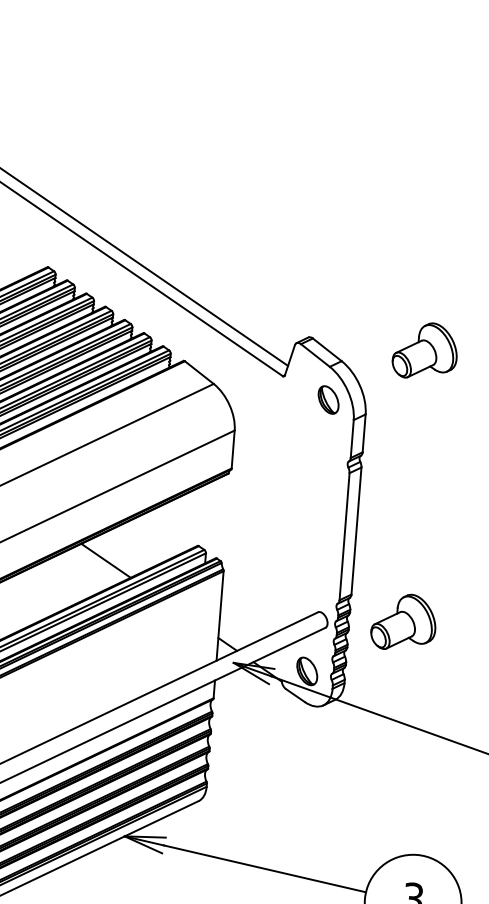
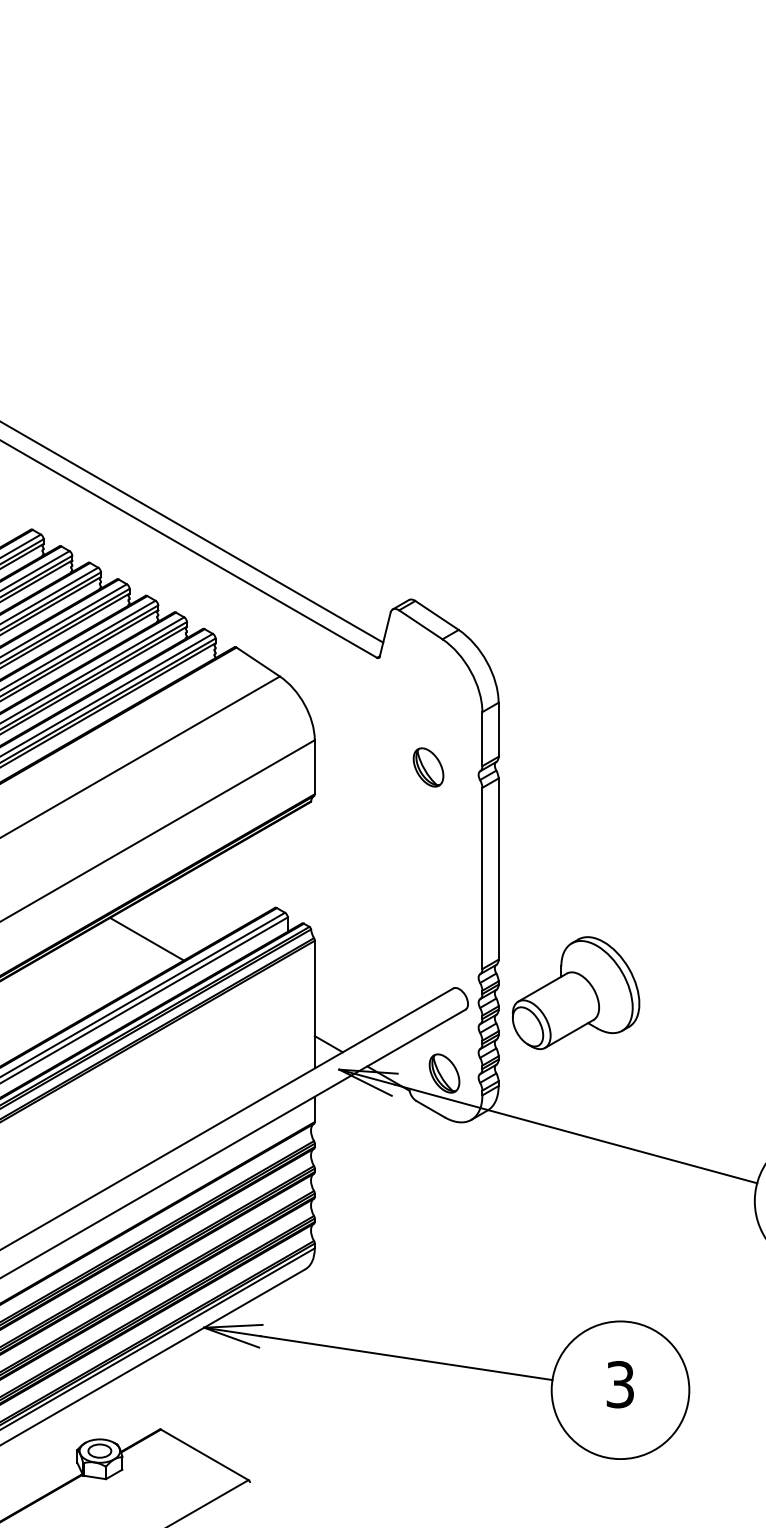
part: (425, 351) -> (576, 606), removed
part: (328, 400) -> (428, 767), moved
part: (404, 622) -> (576, 993), size x1.4

